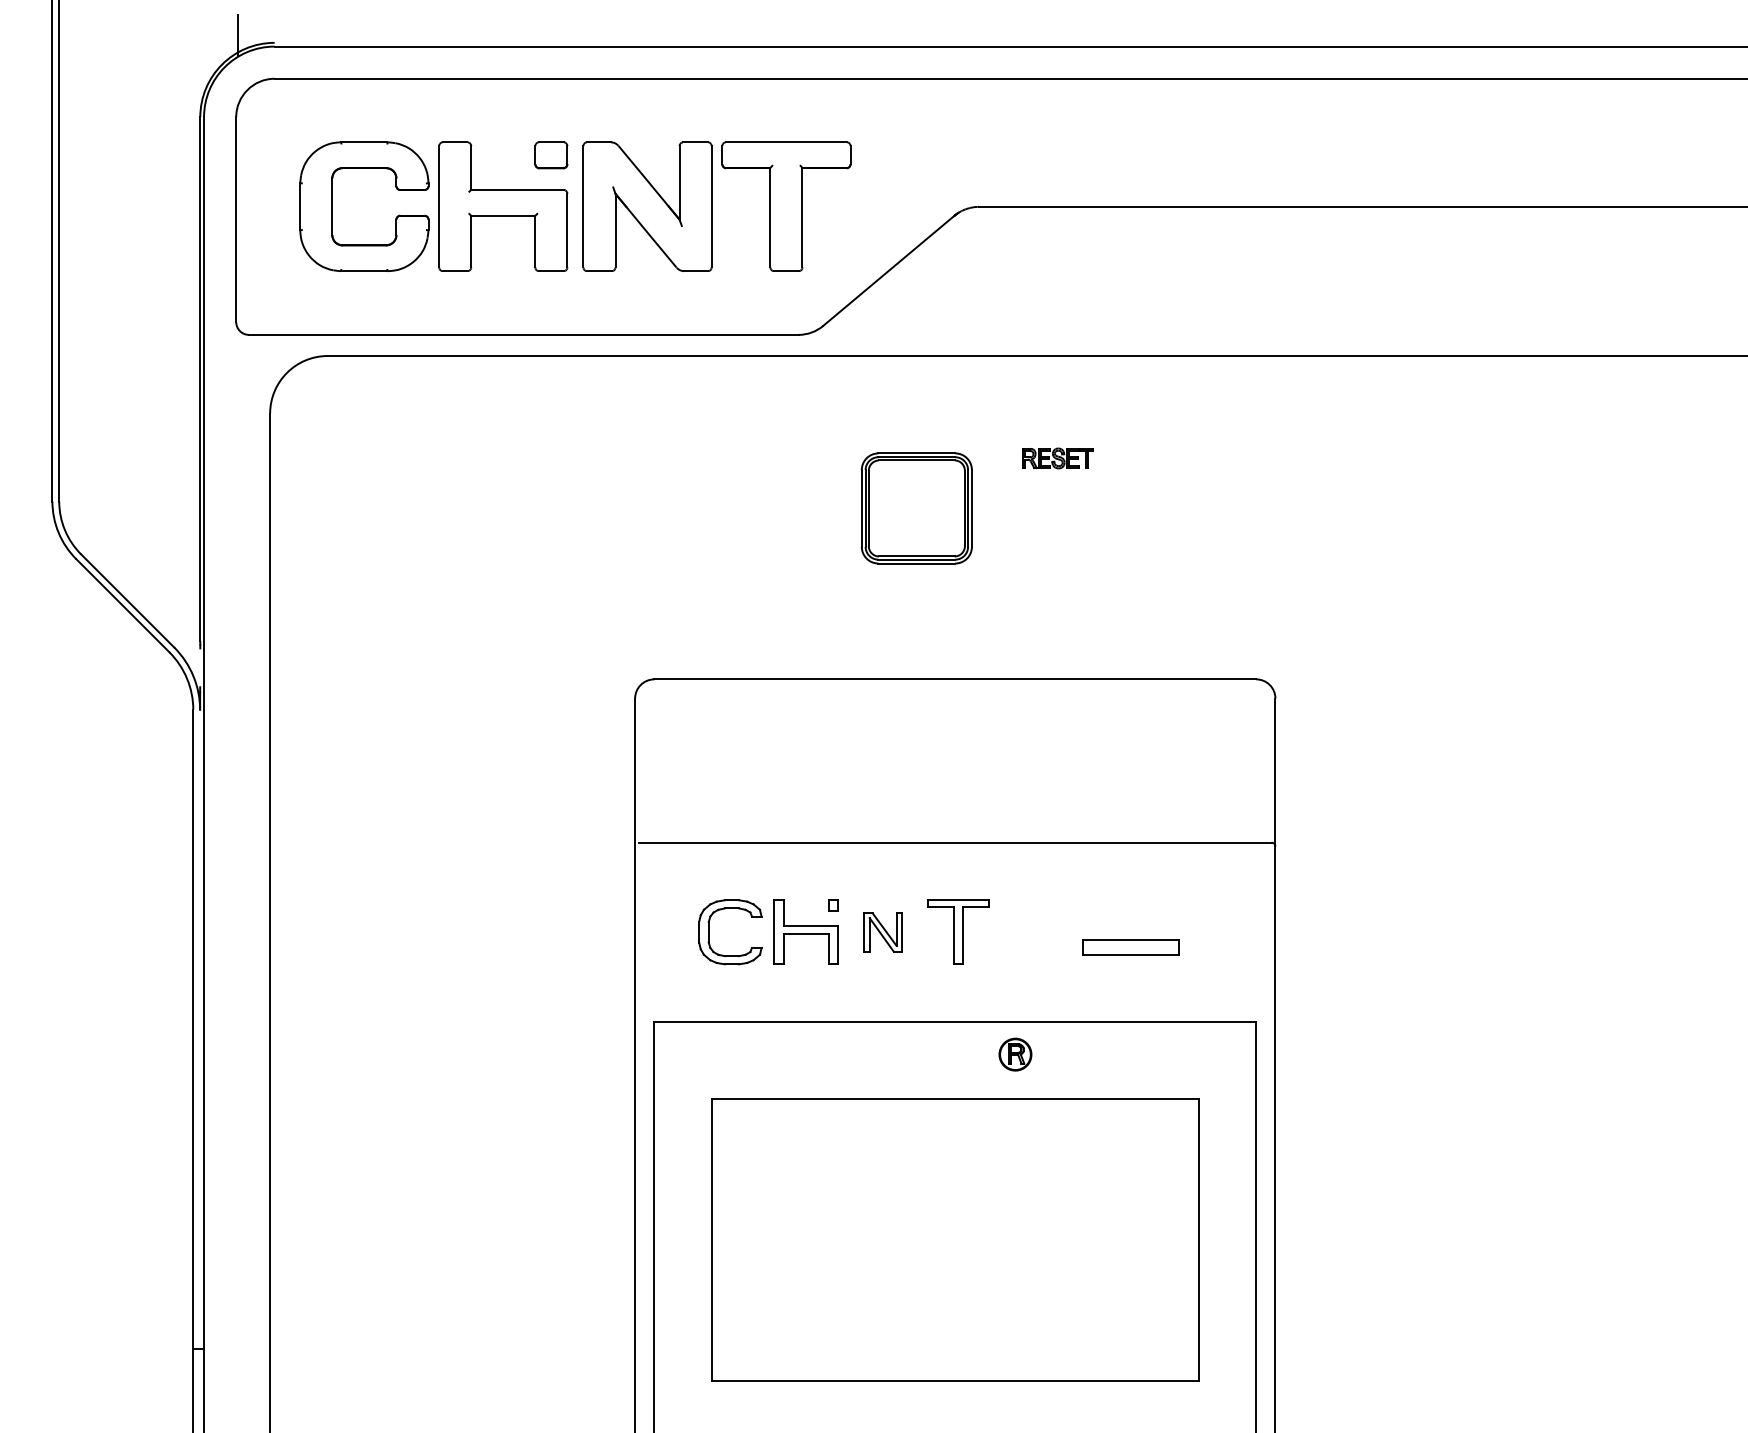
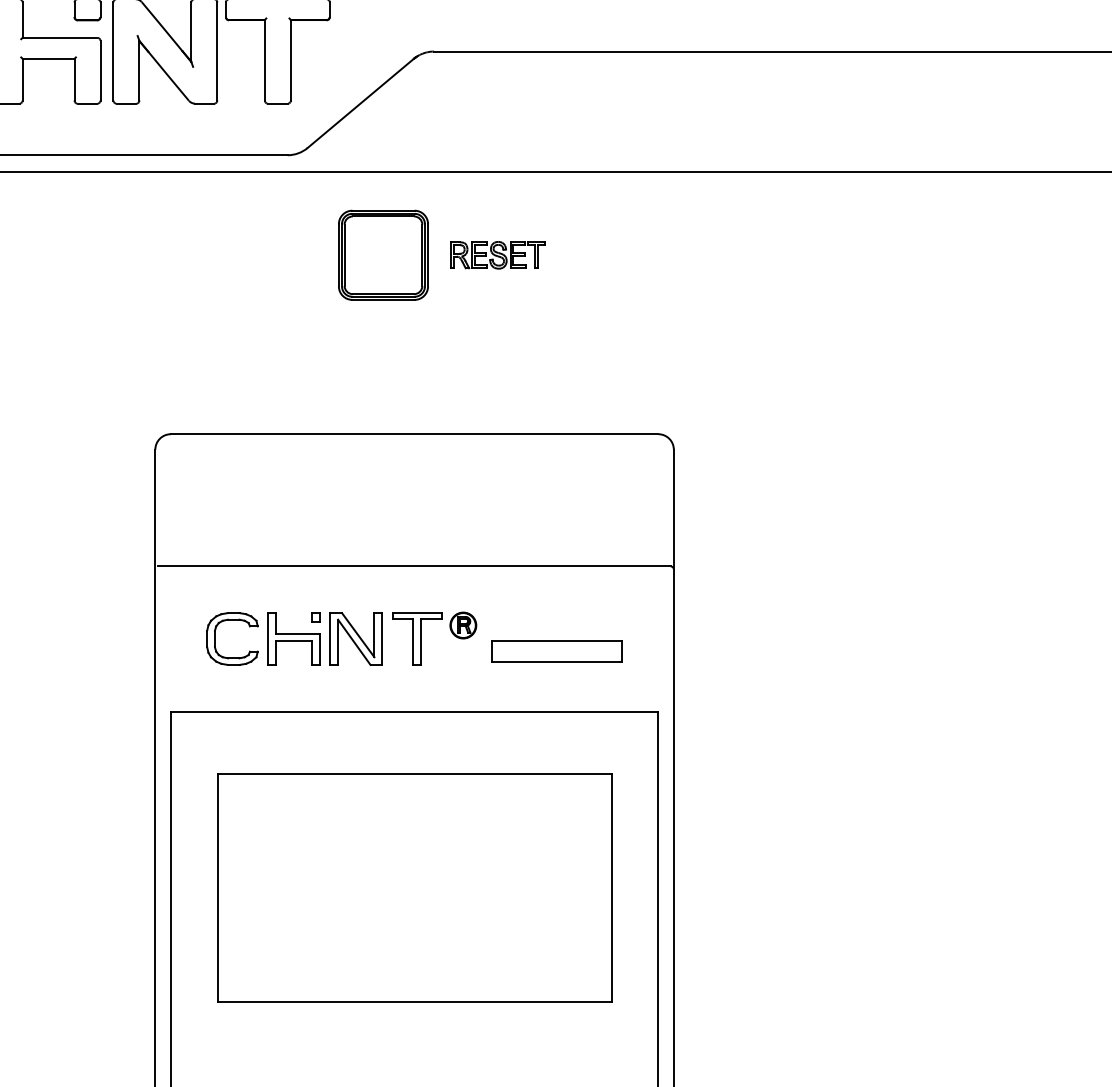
part: (1057, 458) -> (497, 255), size x1.67
part: (916, 508) -> (383, 255), moved
part: (882, 932) -> (355, 639), size x1.67
part: (1130, 947) -> (556, 651), size x1.67
part: (1015, 1054) -> (463, 625), moved

